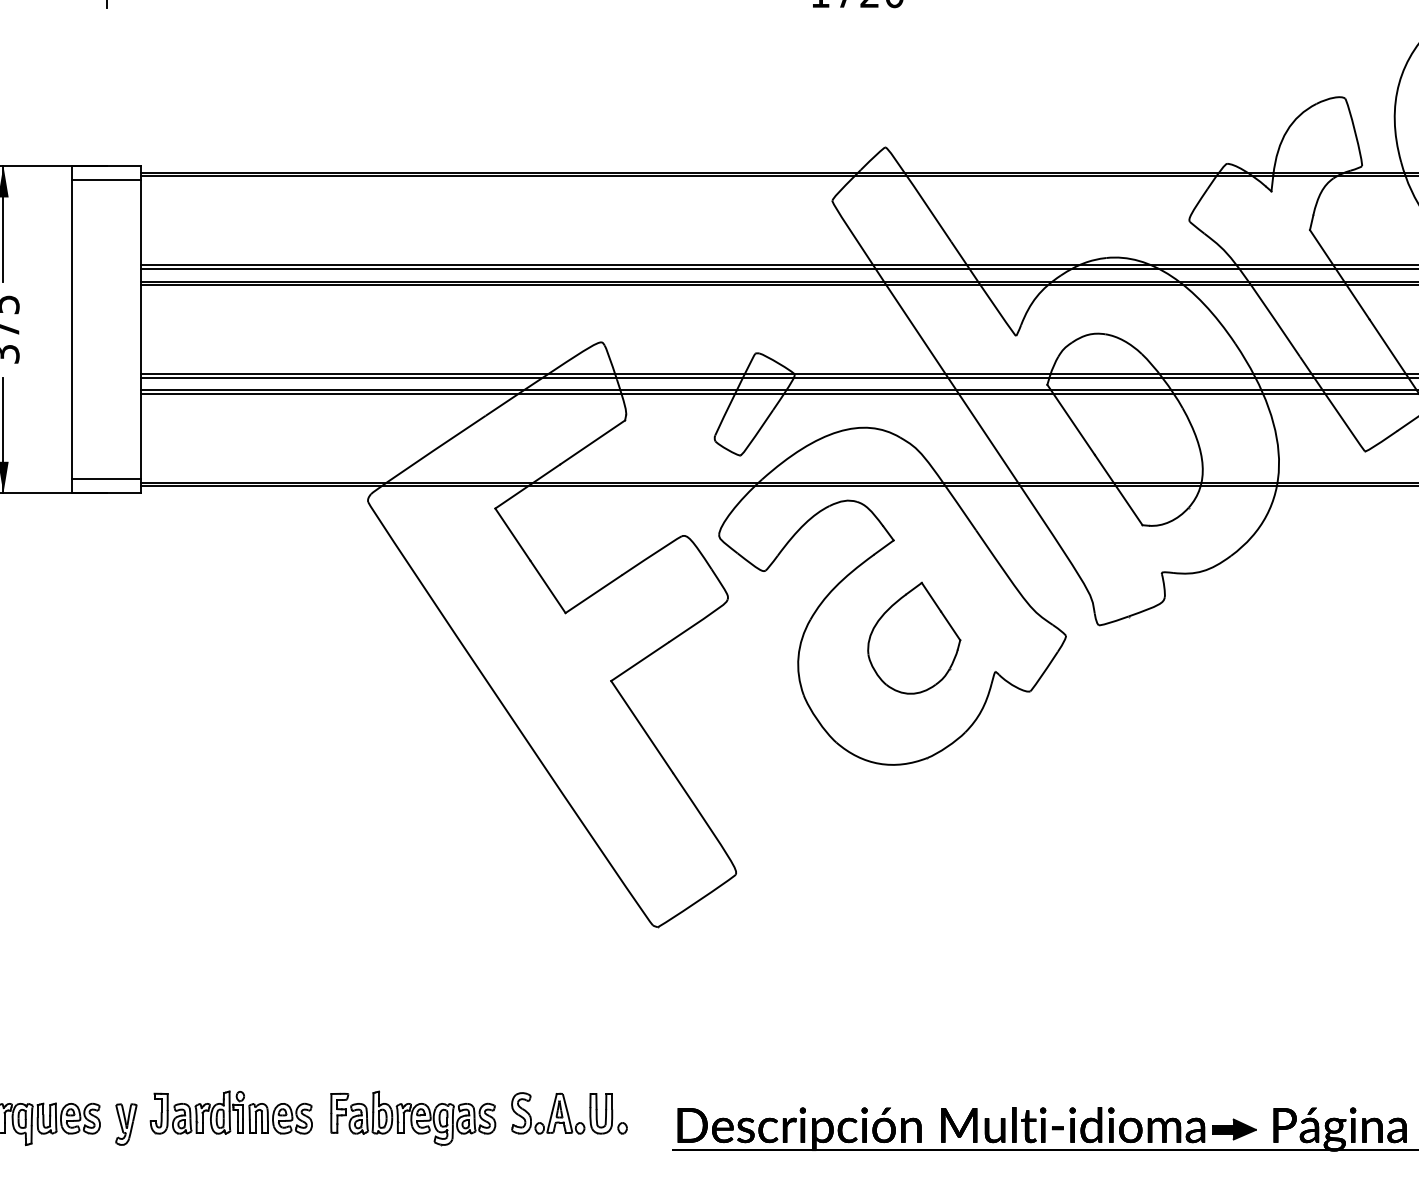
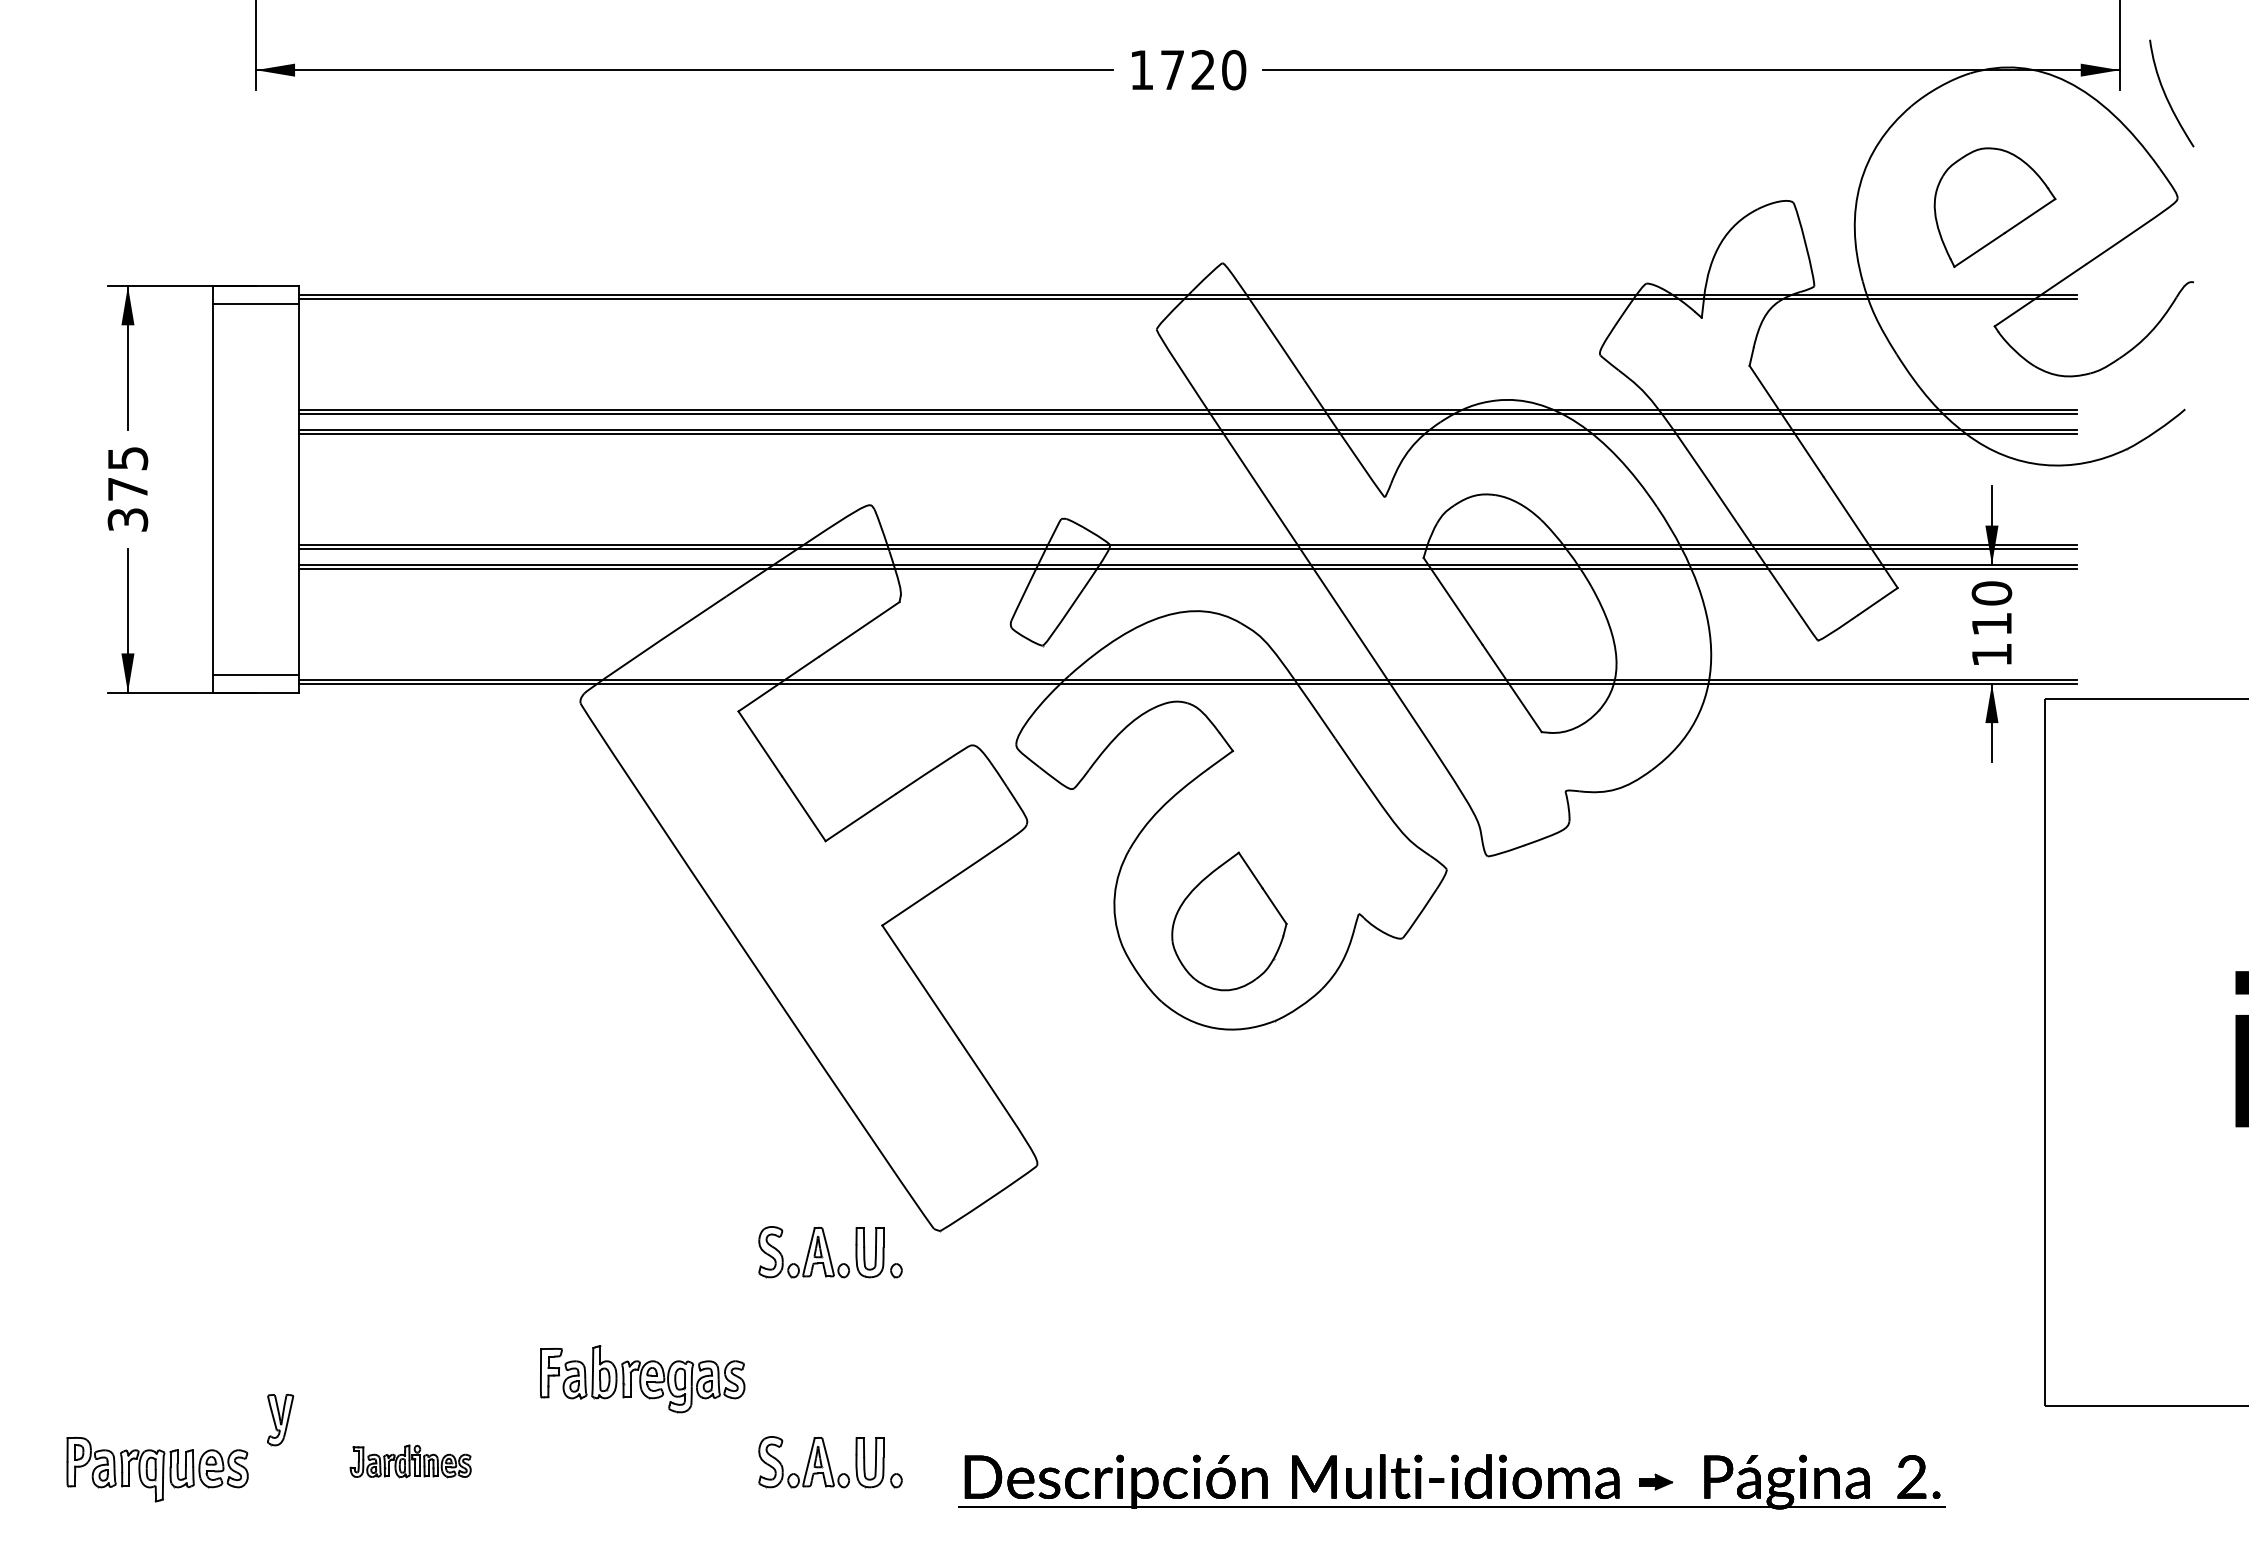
part: (914, 638) -> (1229, 921), moved
part: (569, 944) -> (830, 1252), added
part: (231, 1112) -> (410, 1461), size x0.6
part: (413, 1118) -> (642, 1379), moved
part: (126, 1124) -> (280, 1420), moved
part: (1234, 1128) -> (1656, 1481), size x0.6

